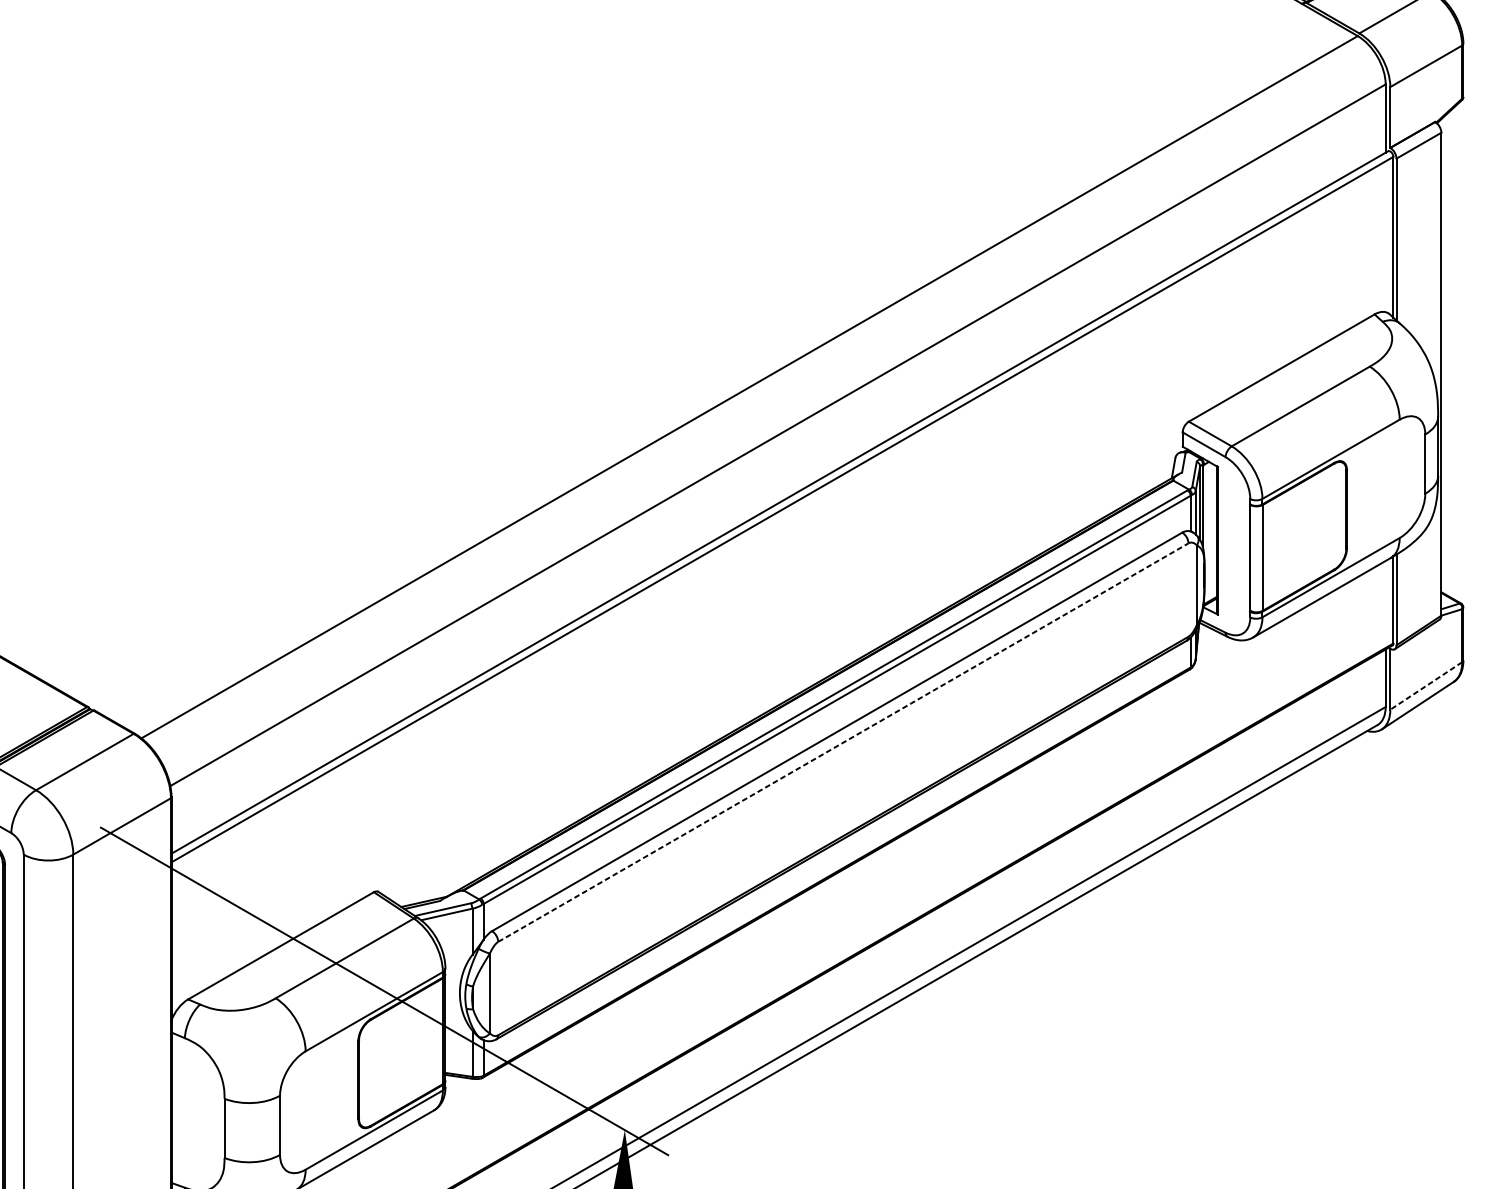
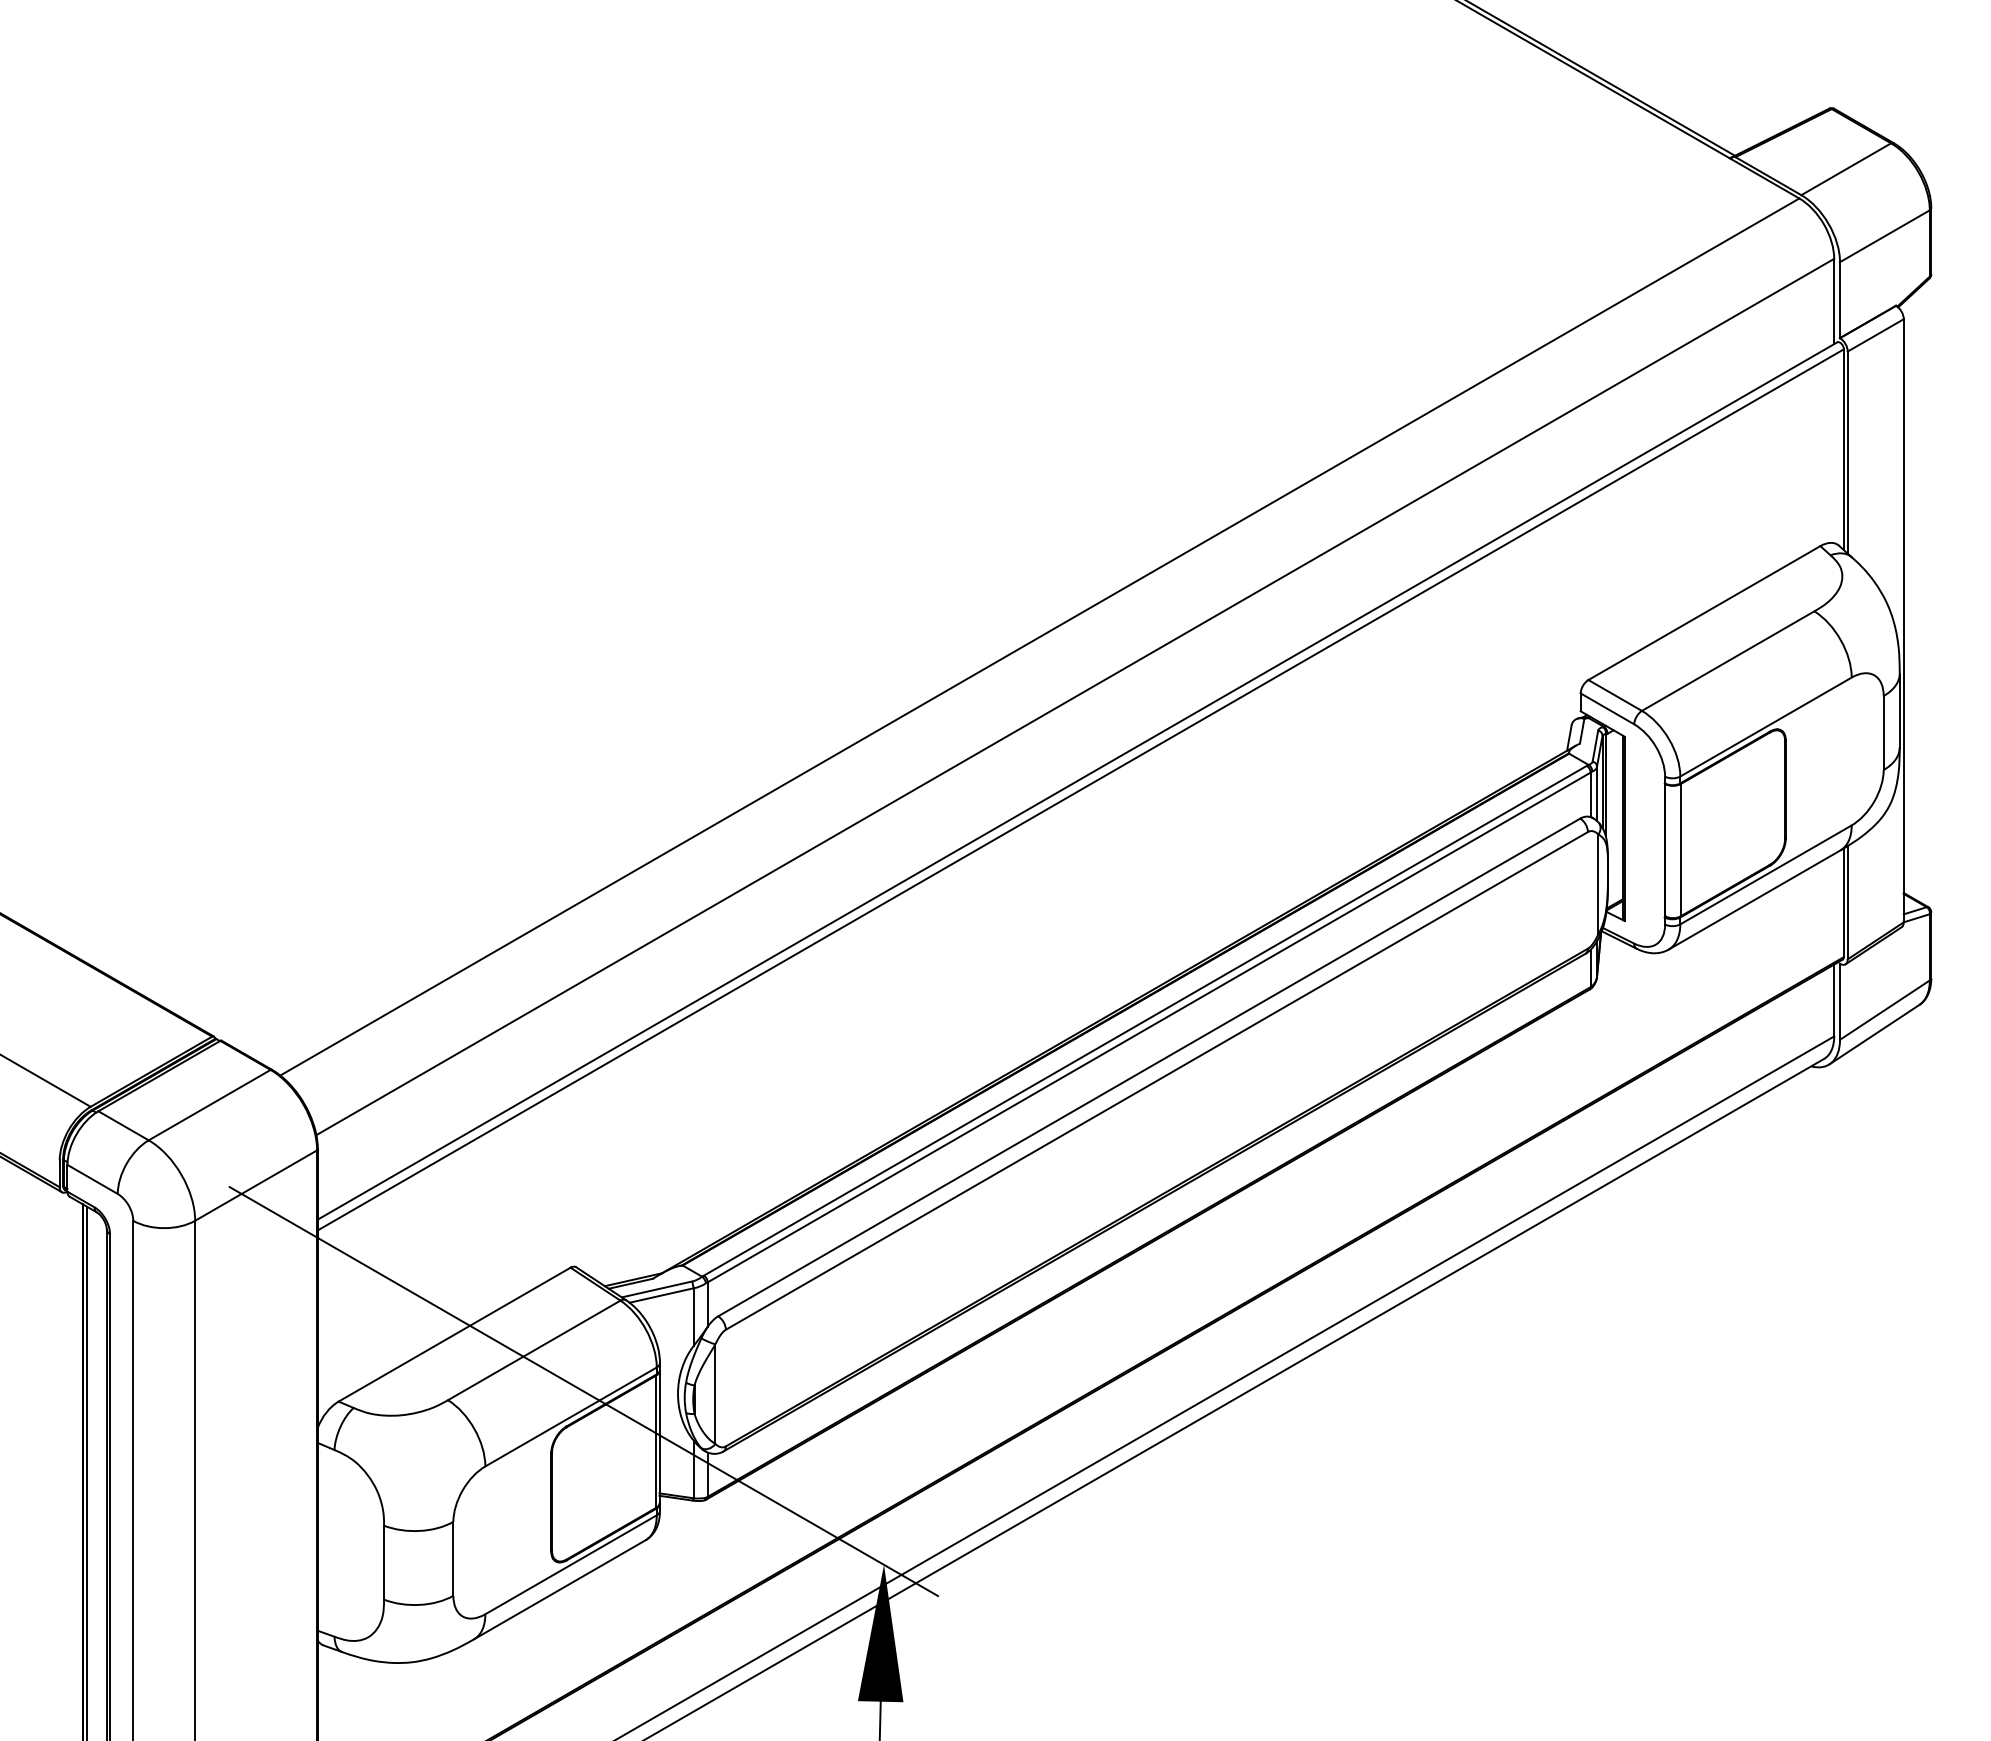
line: (1425, 686) -> (1884, 1010), dashed -> solid
line: (843, 742) -> (1156, 1080), dashed -> solid

